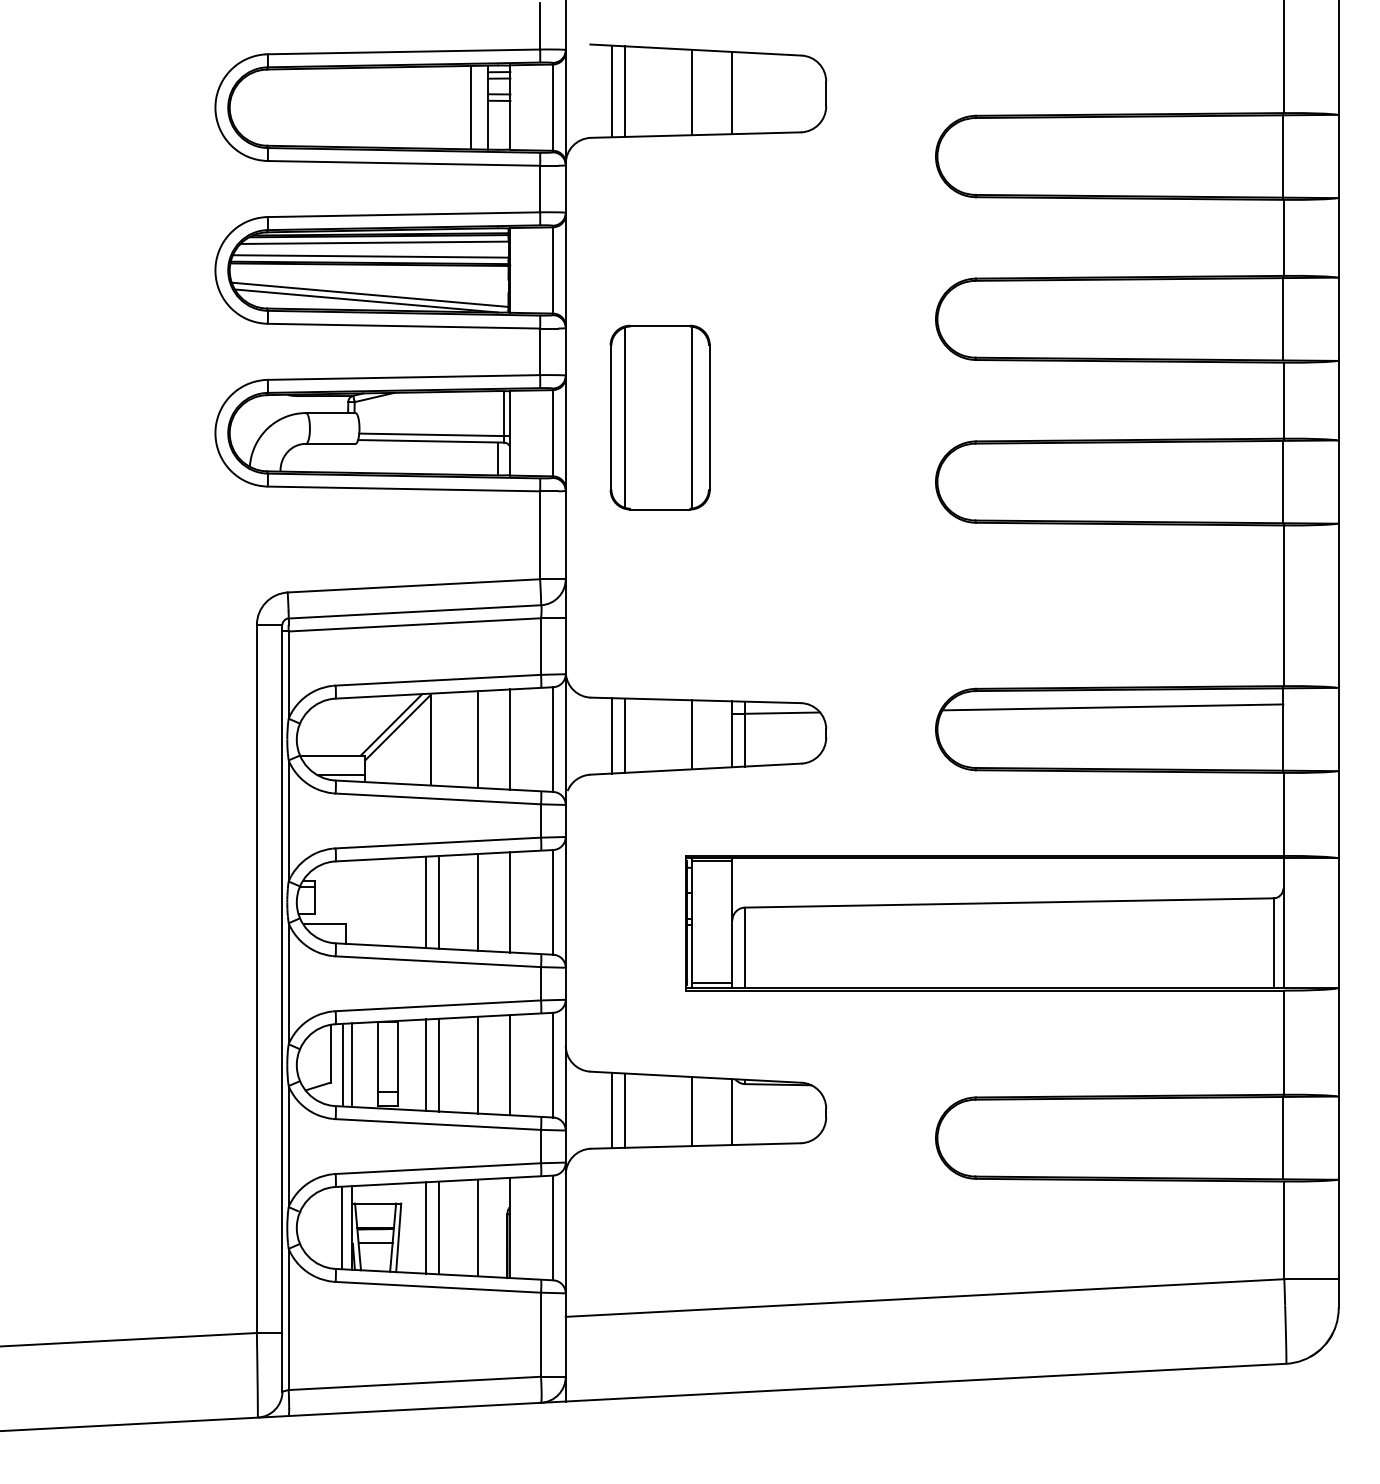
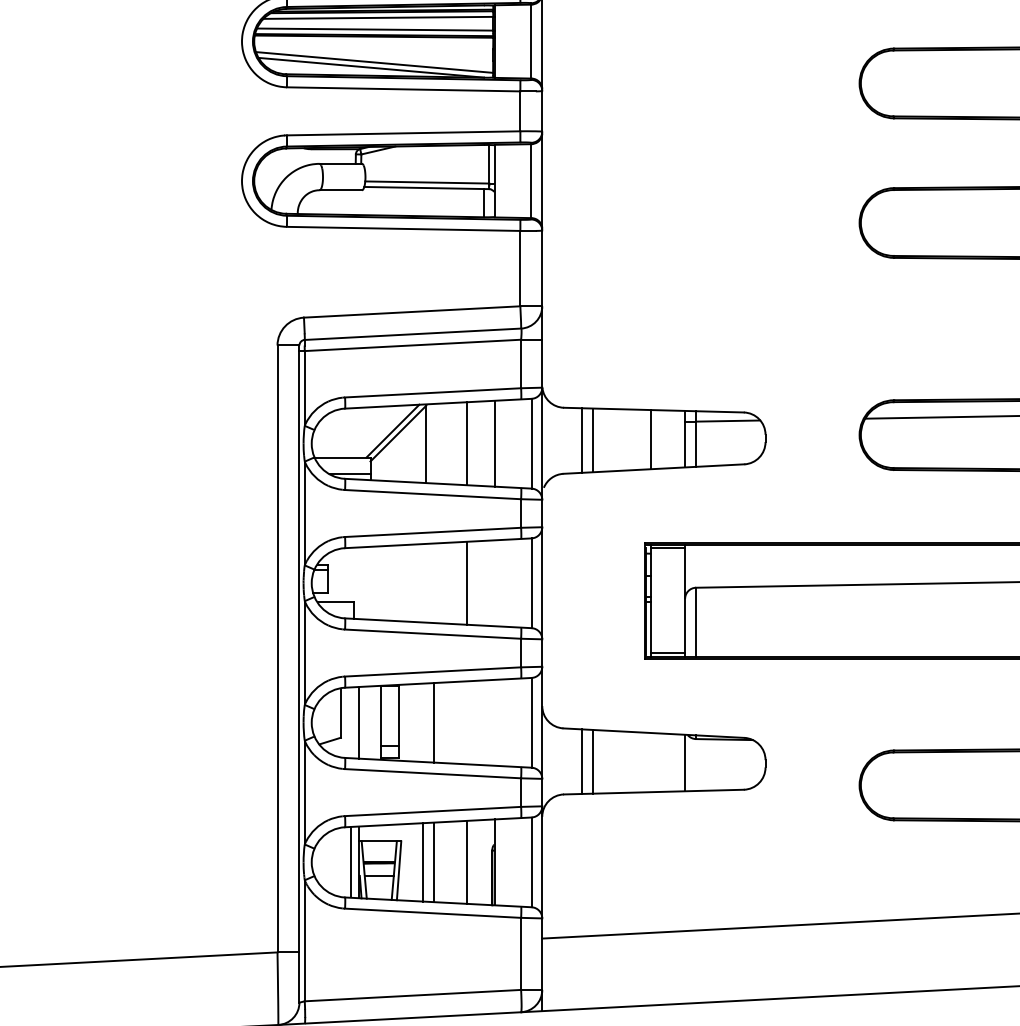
part: (659, 417) -> (622, 167), removed
line: (426, 902) -> (422, 583), removed
line: (439, 902) -> (434, 583), removed
line: (510, 902) -> (494, 583), removed
line: (426, 1064) -> (422, 722), removed
line: (478, 1064) -> (467, 722), removed
line: (342, 1065) -> (350, 723), removed
line: (510, 1065) -> (494, 723), removed
line: (692, 1111) -> (650, 762), removed

